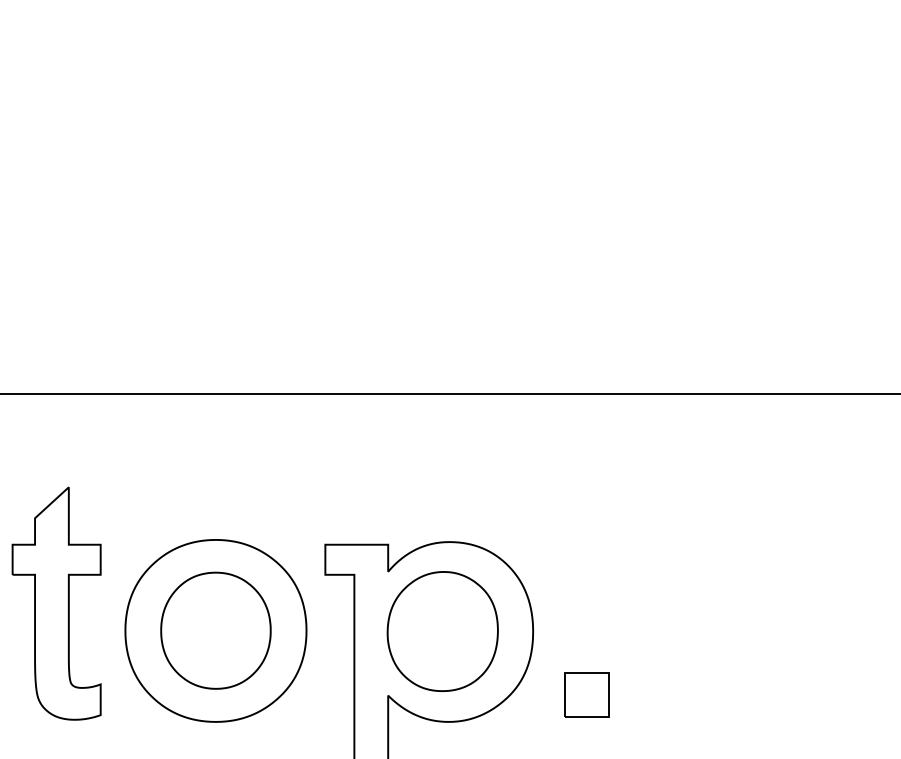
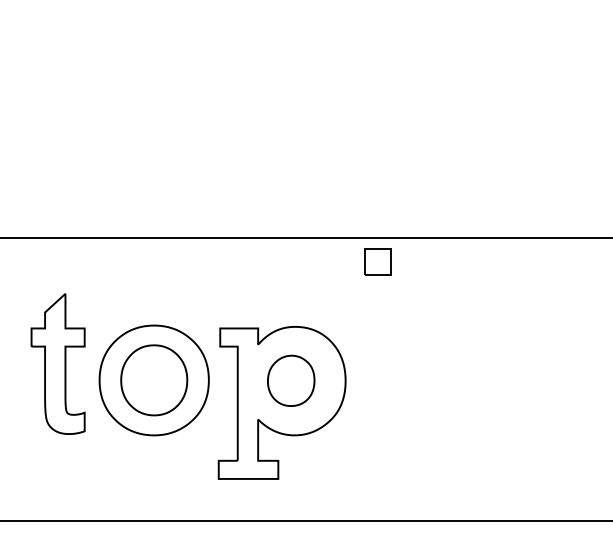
part: (443, 630) -> (291, 380), size x0.7
part: (585, 693) -> (377, 261), moved

